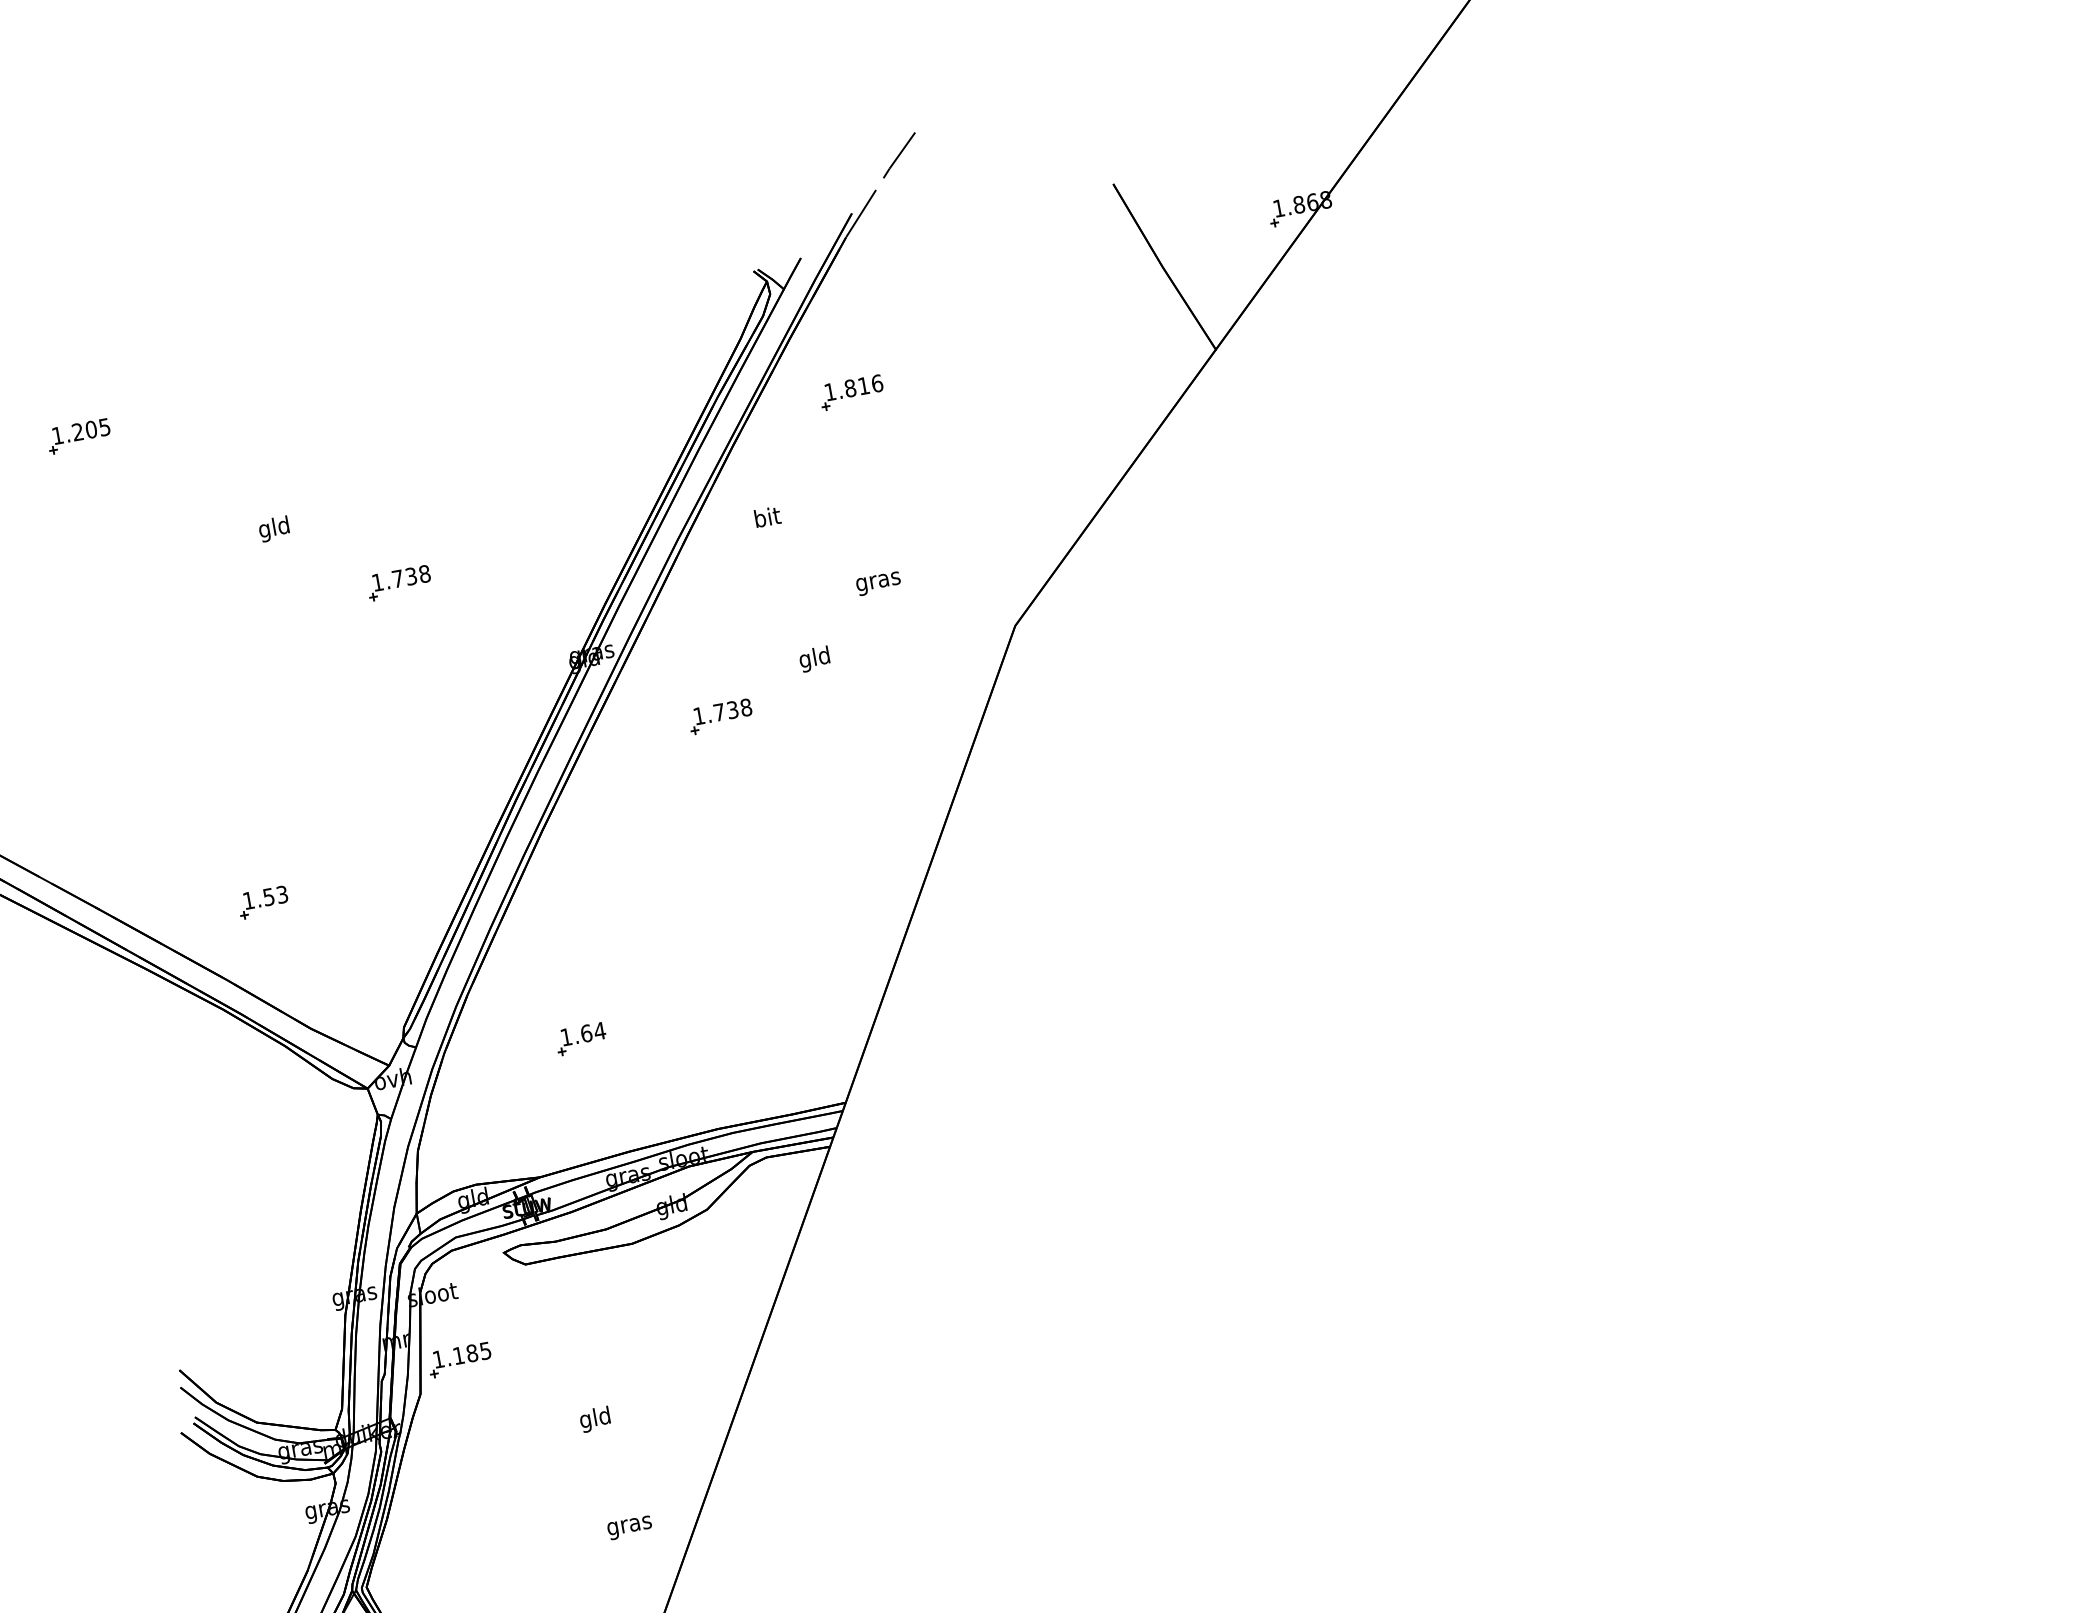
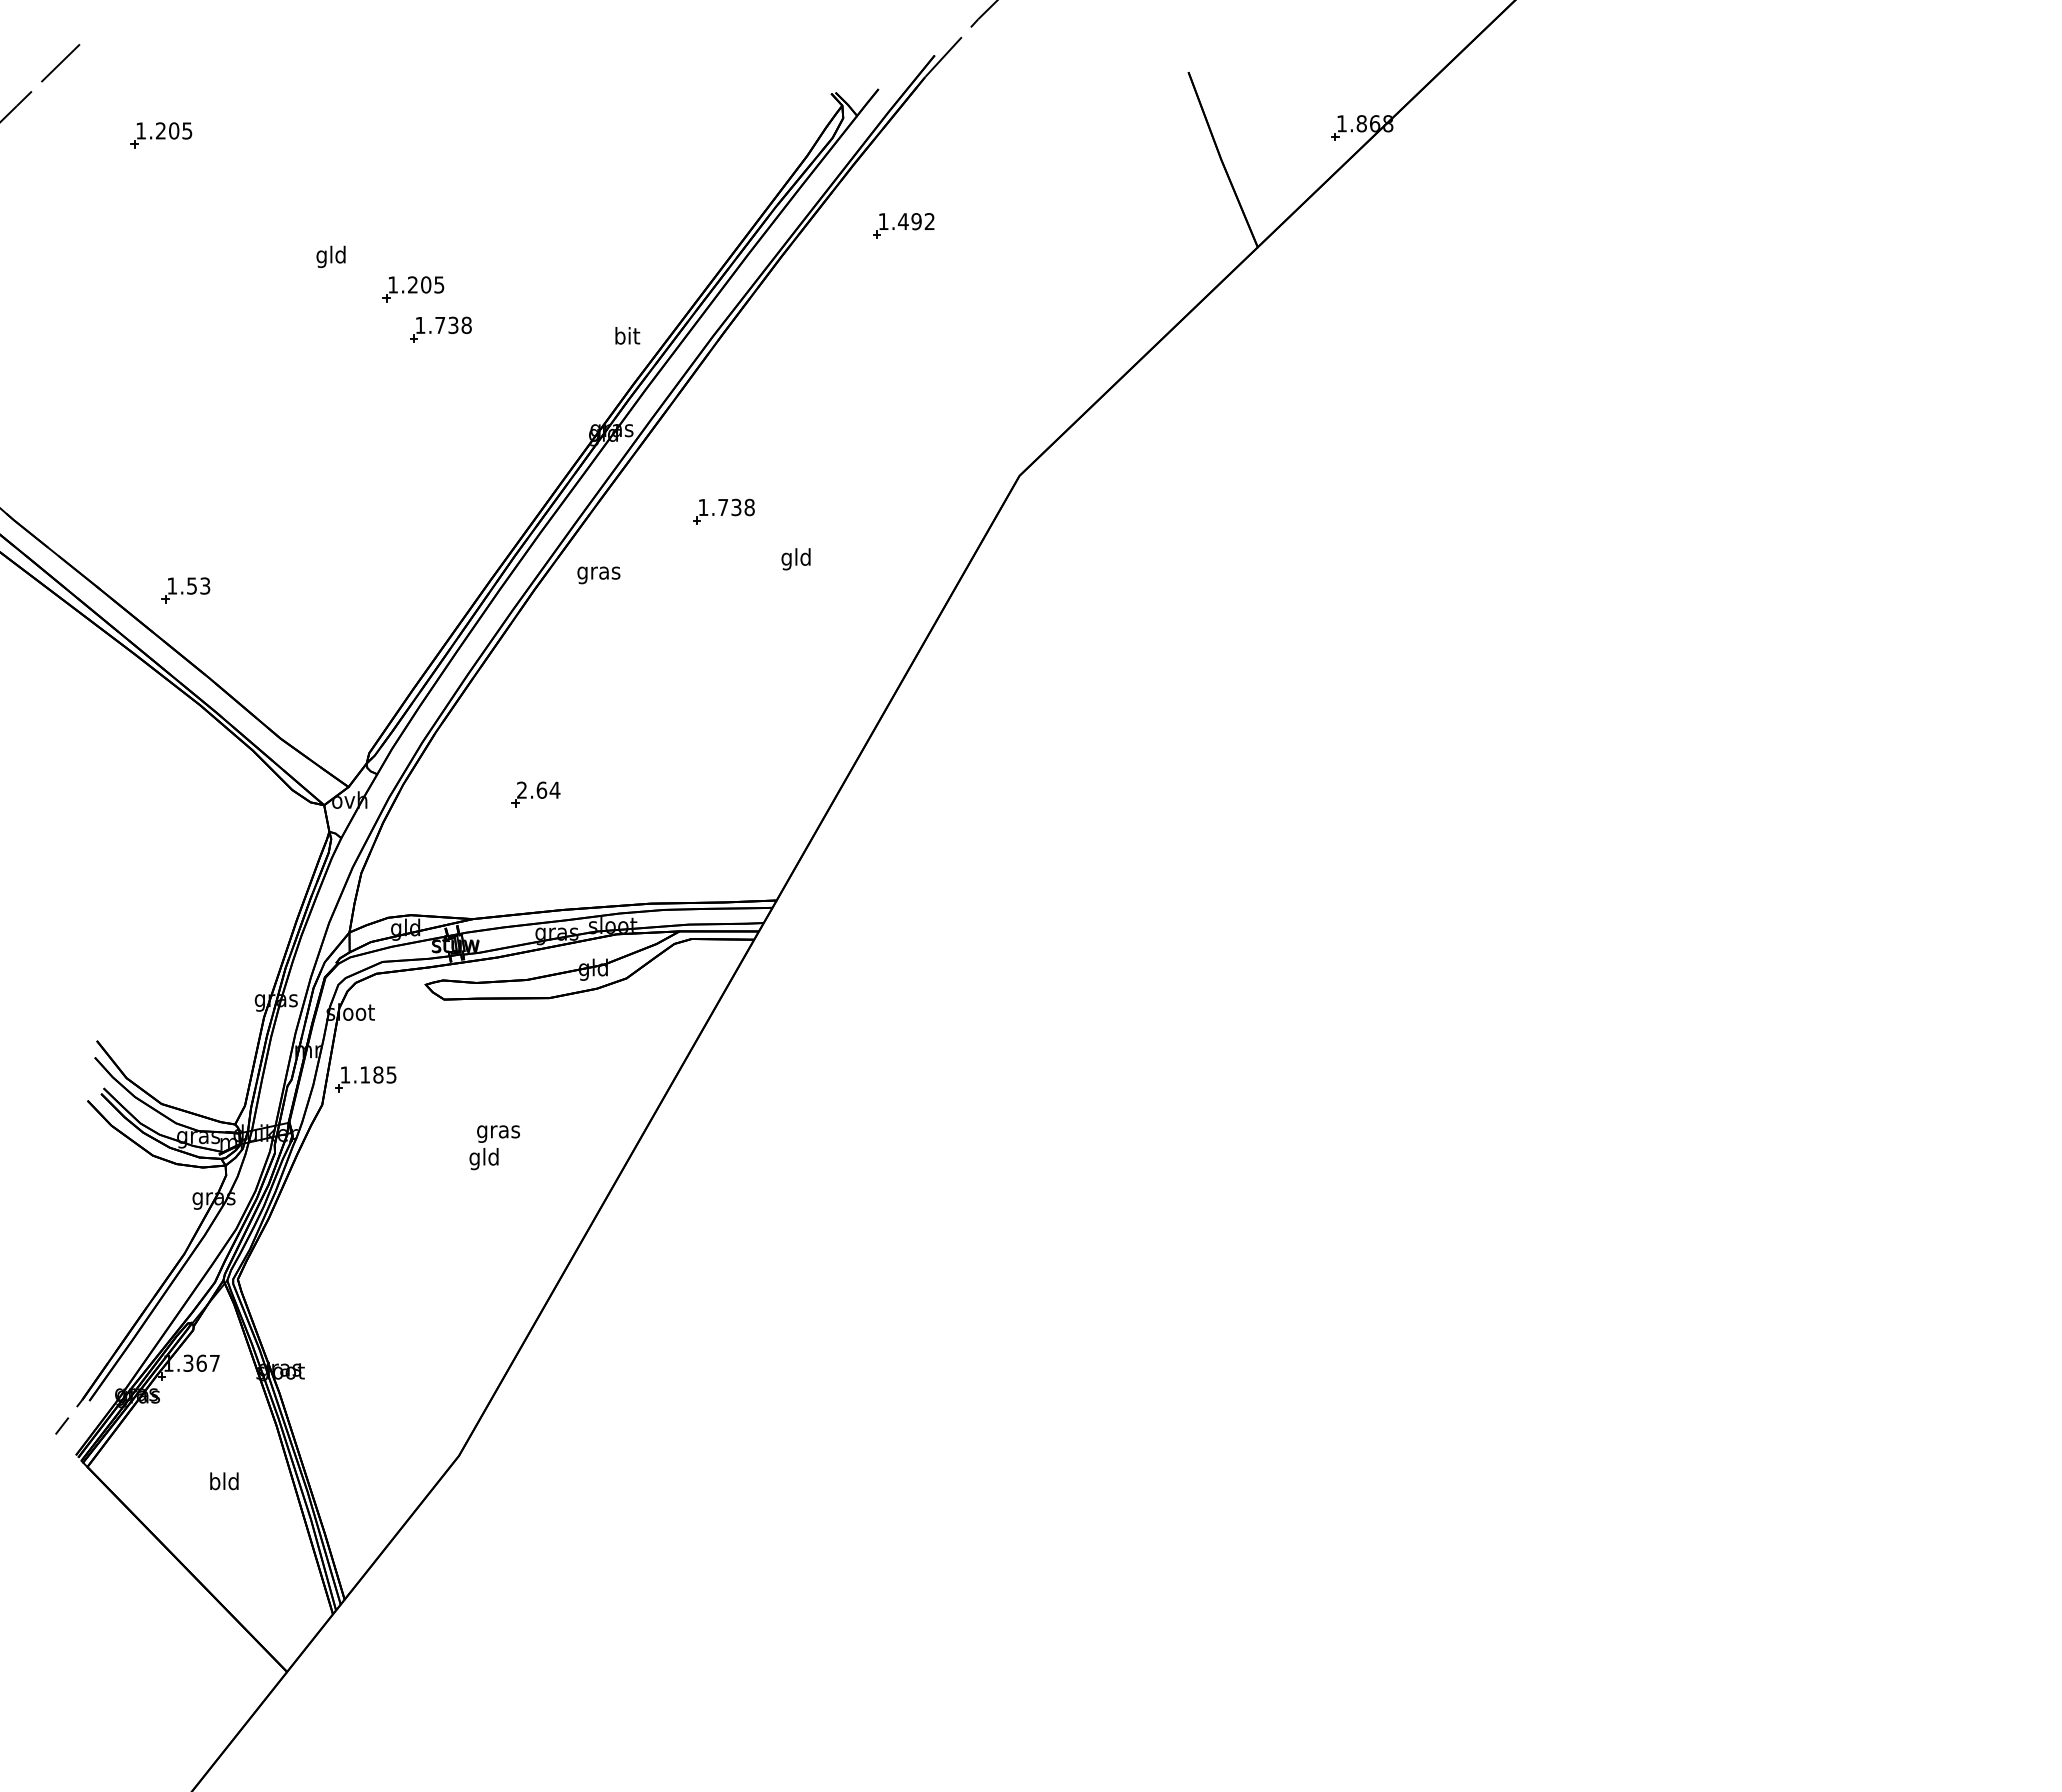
text: (863, 385) -> (916, 221), 1.816 -> 1.492
text: (767, 516) -> (627, 335), moved
part: (364, 547) -> (413, 289), added
text: (878, 583) -> (598, 575), moved
text: (814, 659) -> (795, 559), moved
part: (263, 902) -> (185, 590), moved
text: (565, 1036) -> (521, 789), 1.64 -> 2.64
text: (629, 1527) -> (498, 1133), moved

